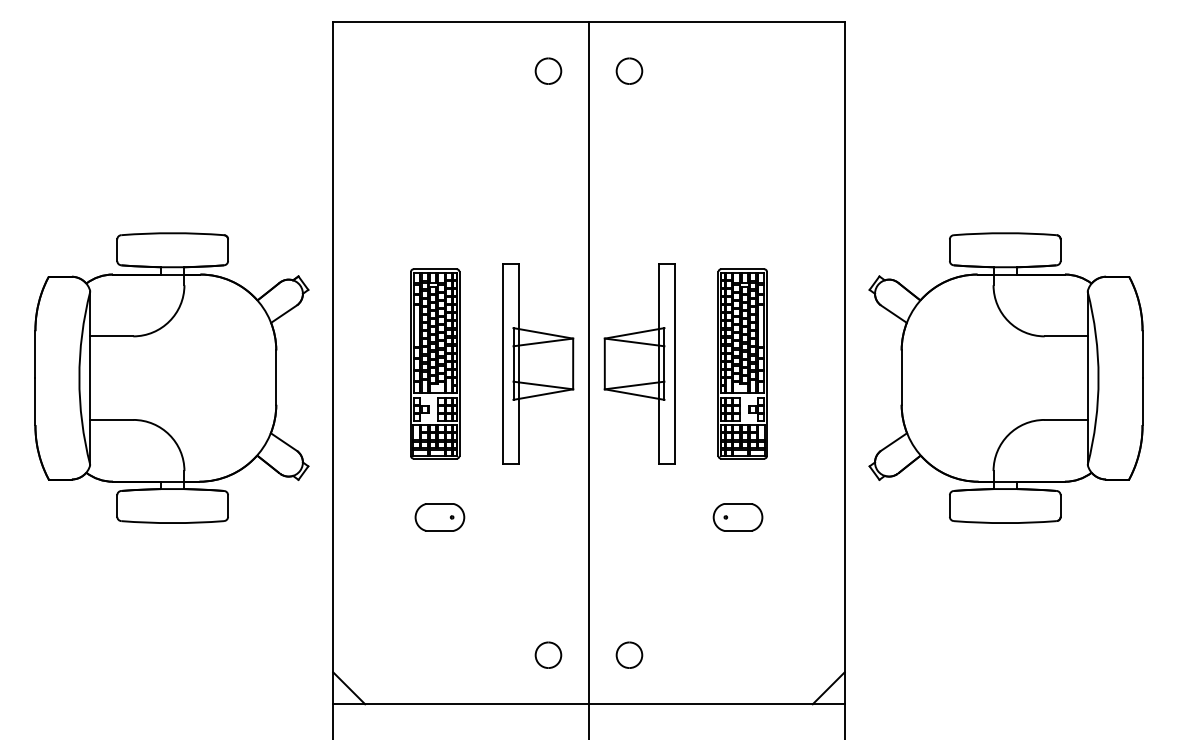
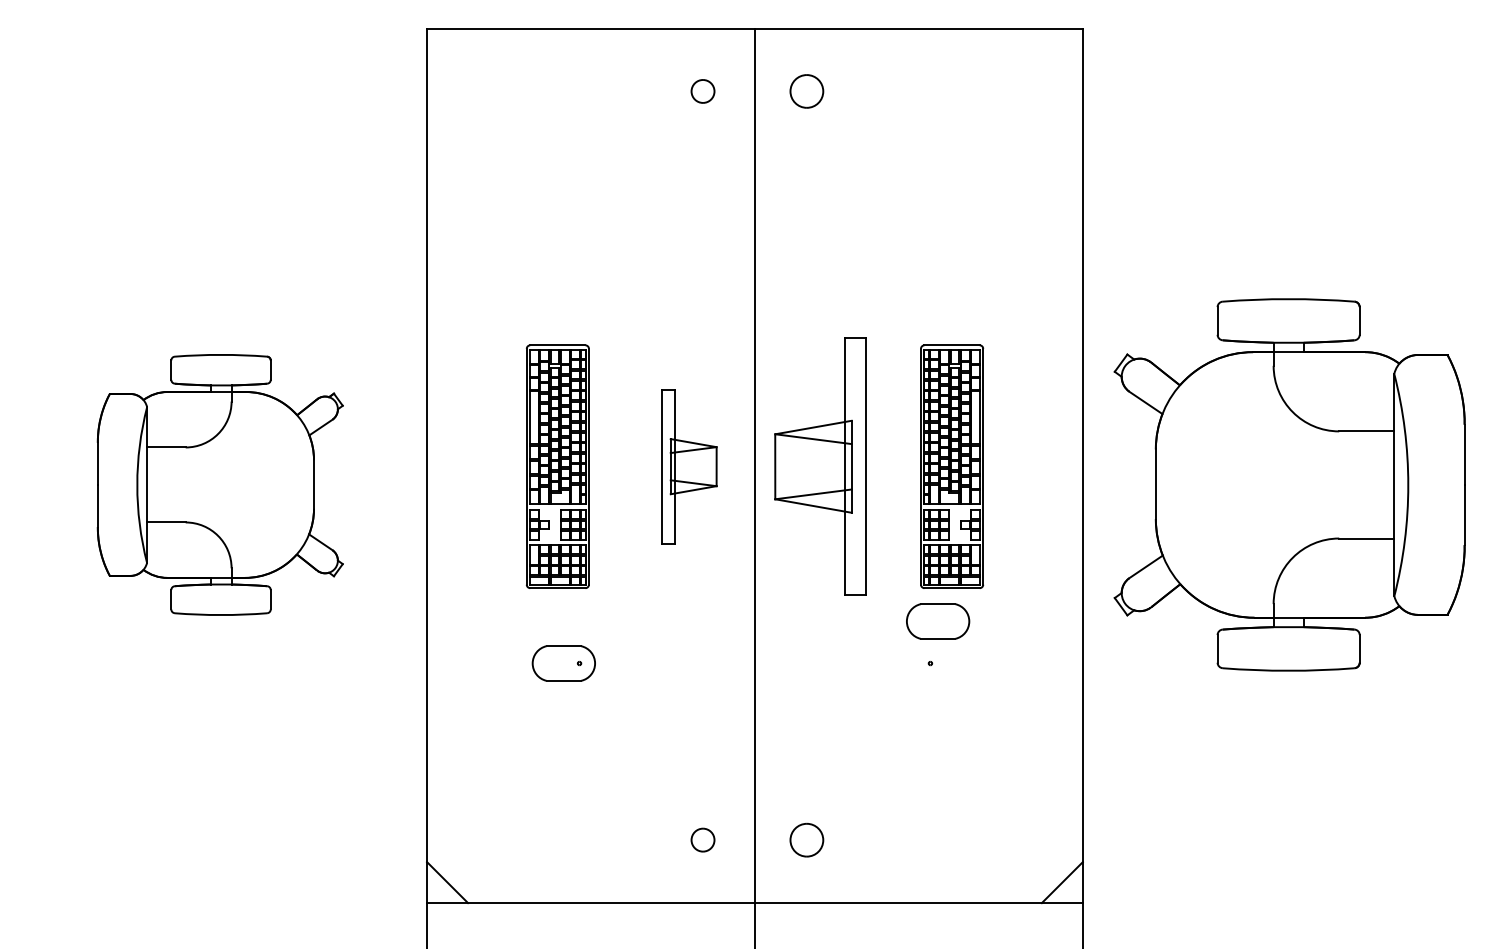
part: (548, 71) -> (702, 91), size x0.7
part: (537, 363) -> (689, 466), size x0.6
part: (172, 377) -> (220, 484), size x0.7
part: (738, 517) -> (938, 621), moved
part: (548, 654) -> (702, 839), size x0.7

